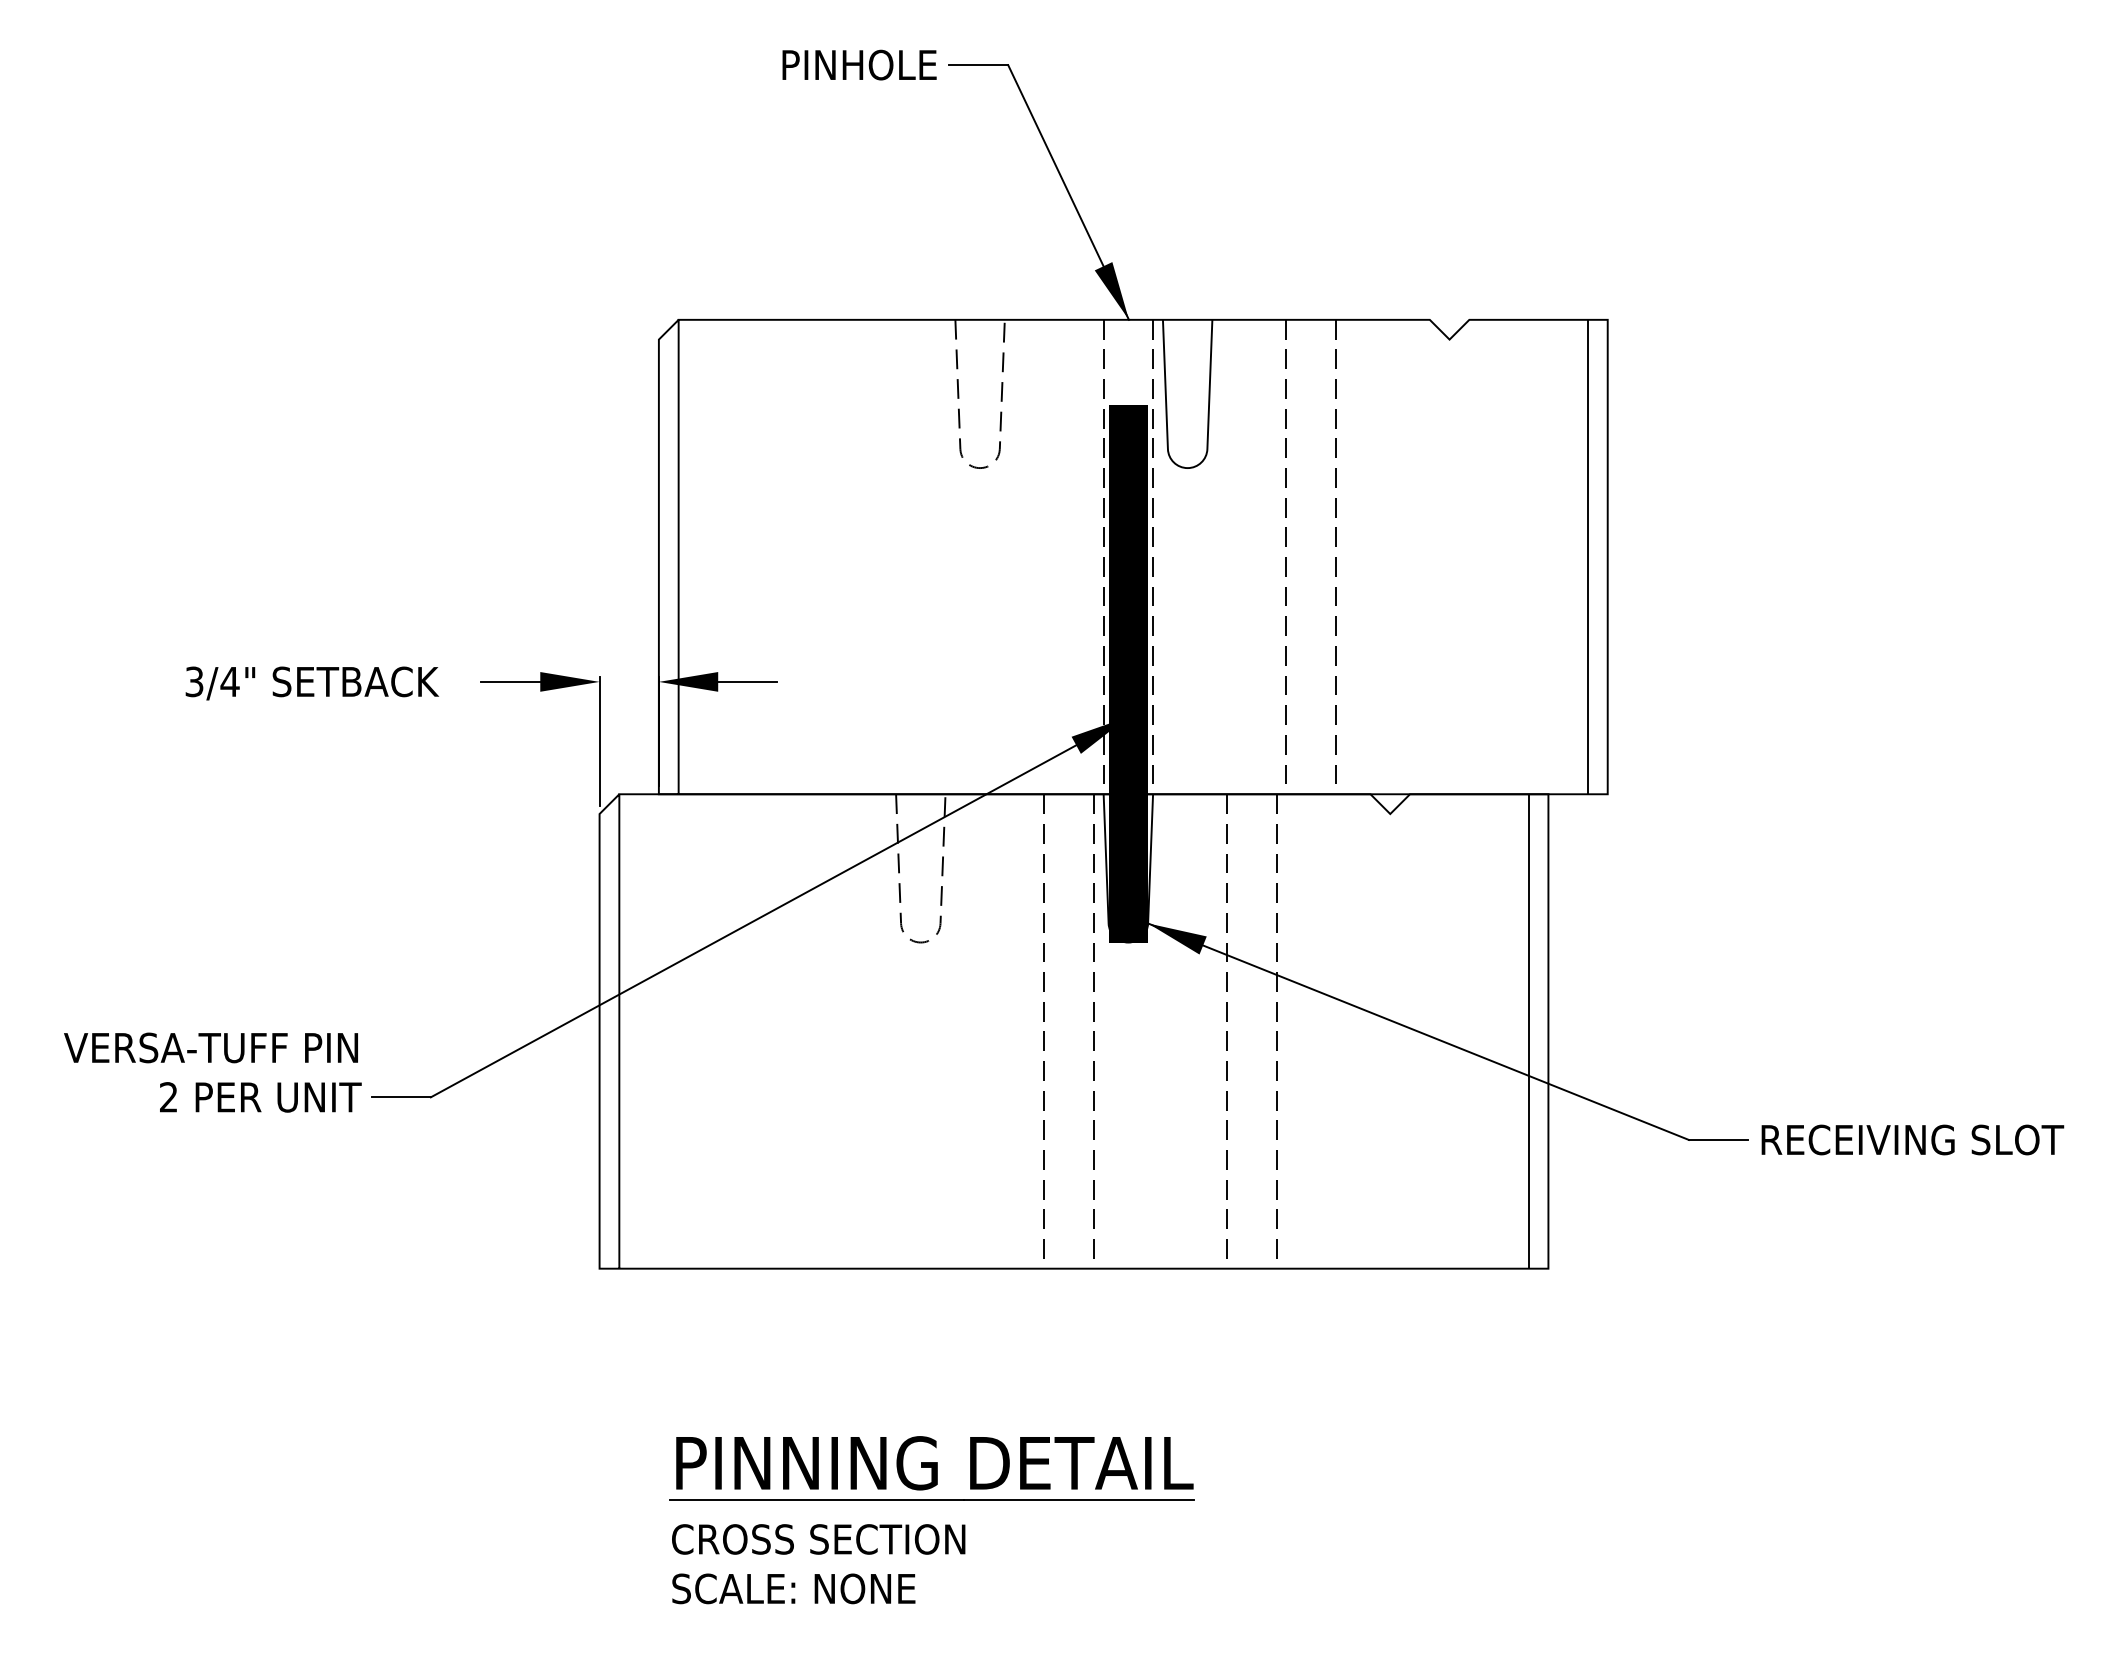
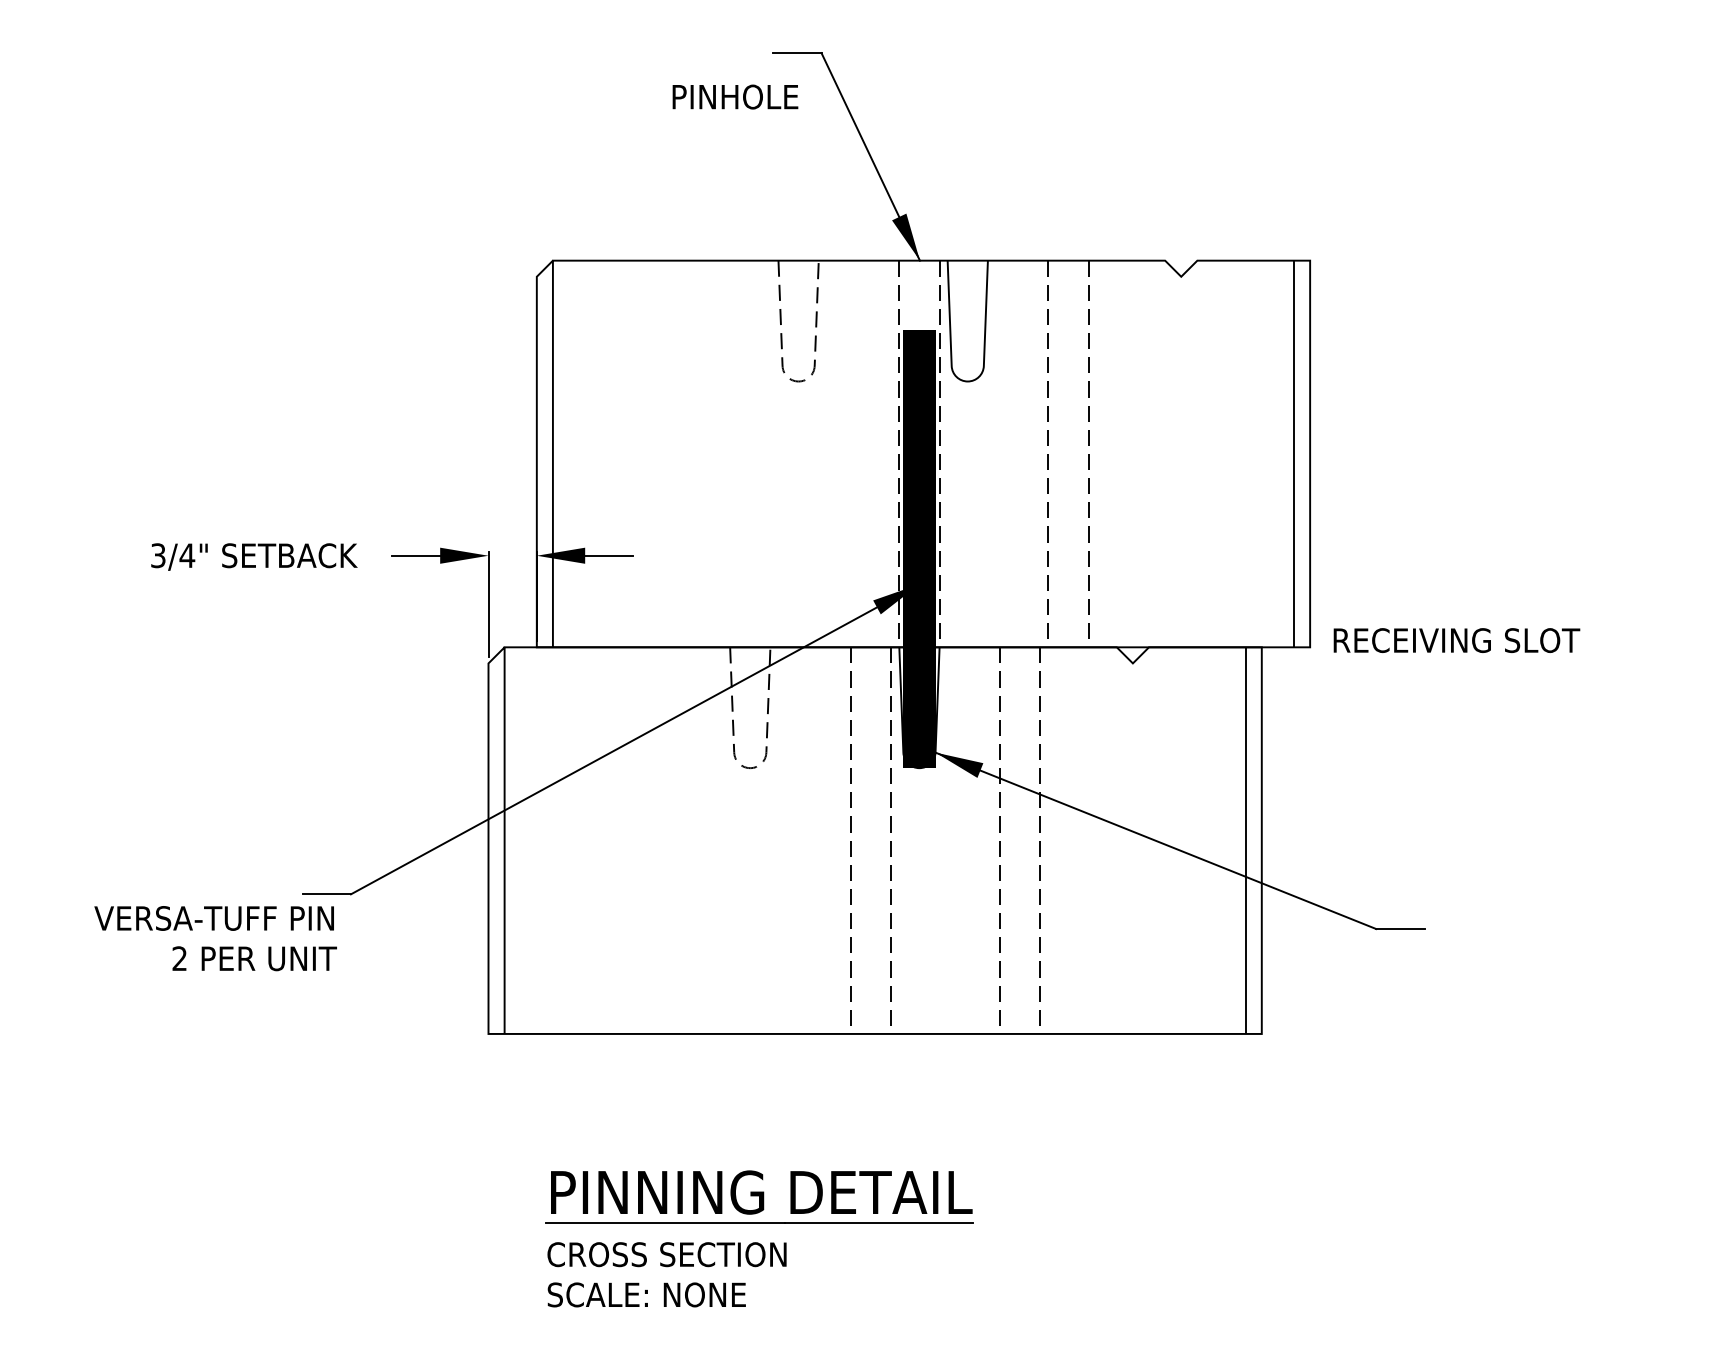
text: (859, 64) -> (735, 96), moved
text: (212, 1072) -> (215, 938), moved
text: (1912, 1139) -> (1456, 640), moved

